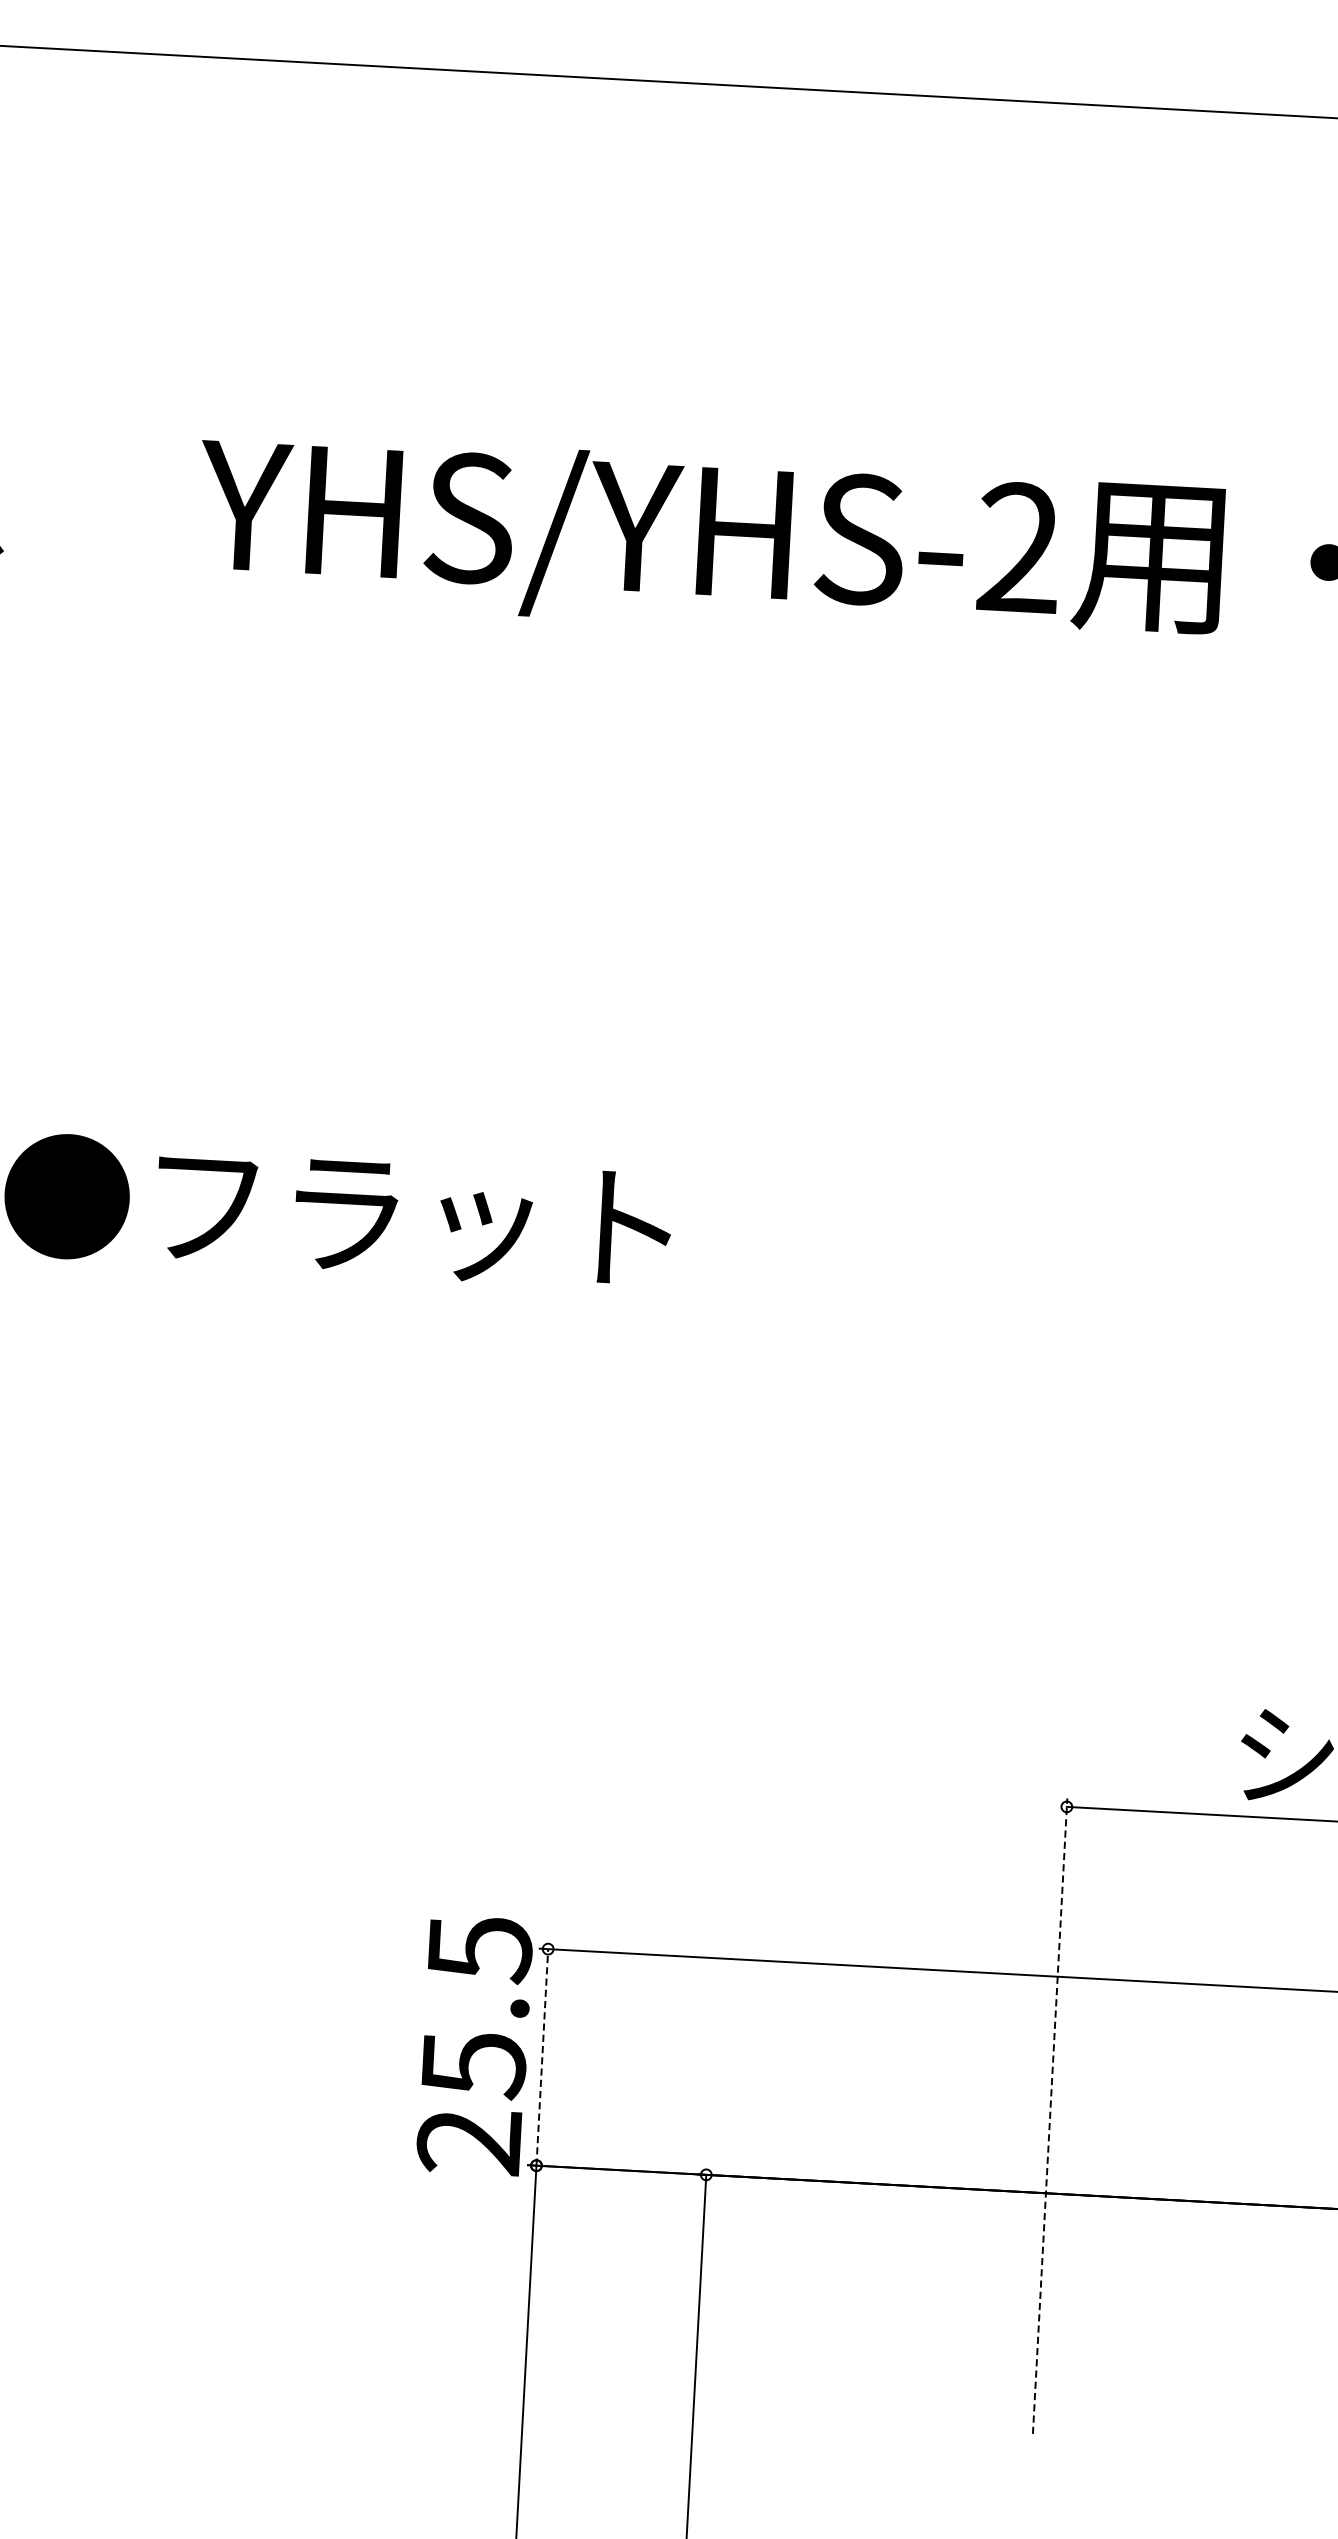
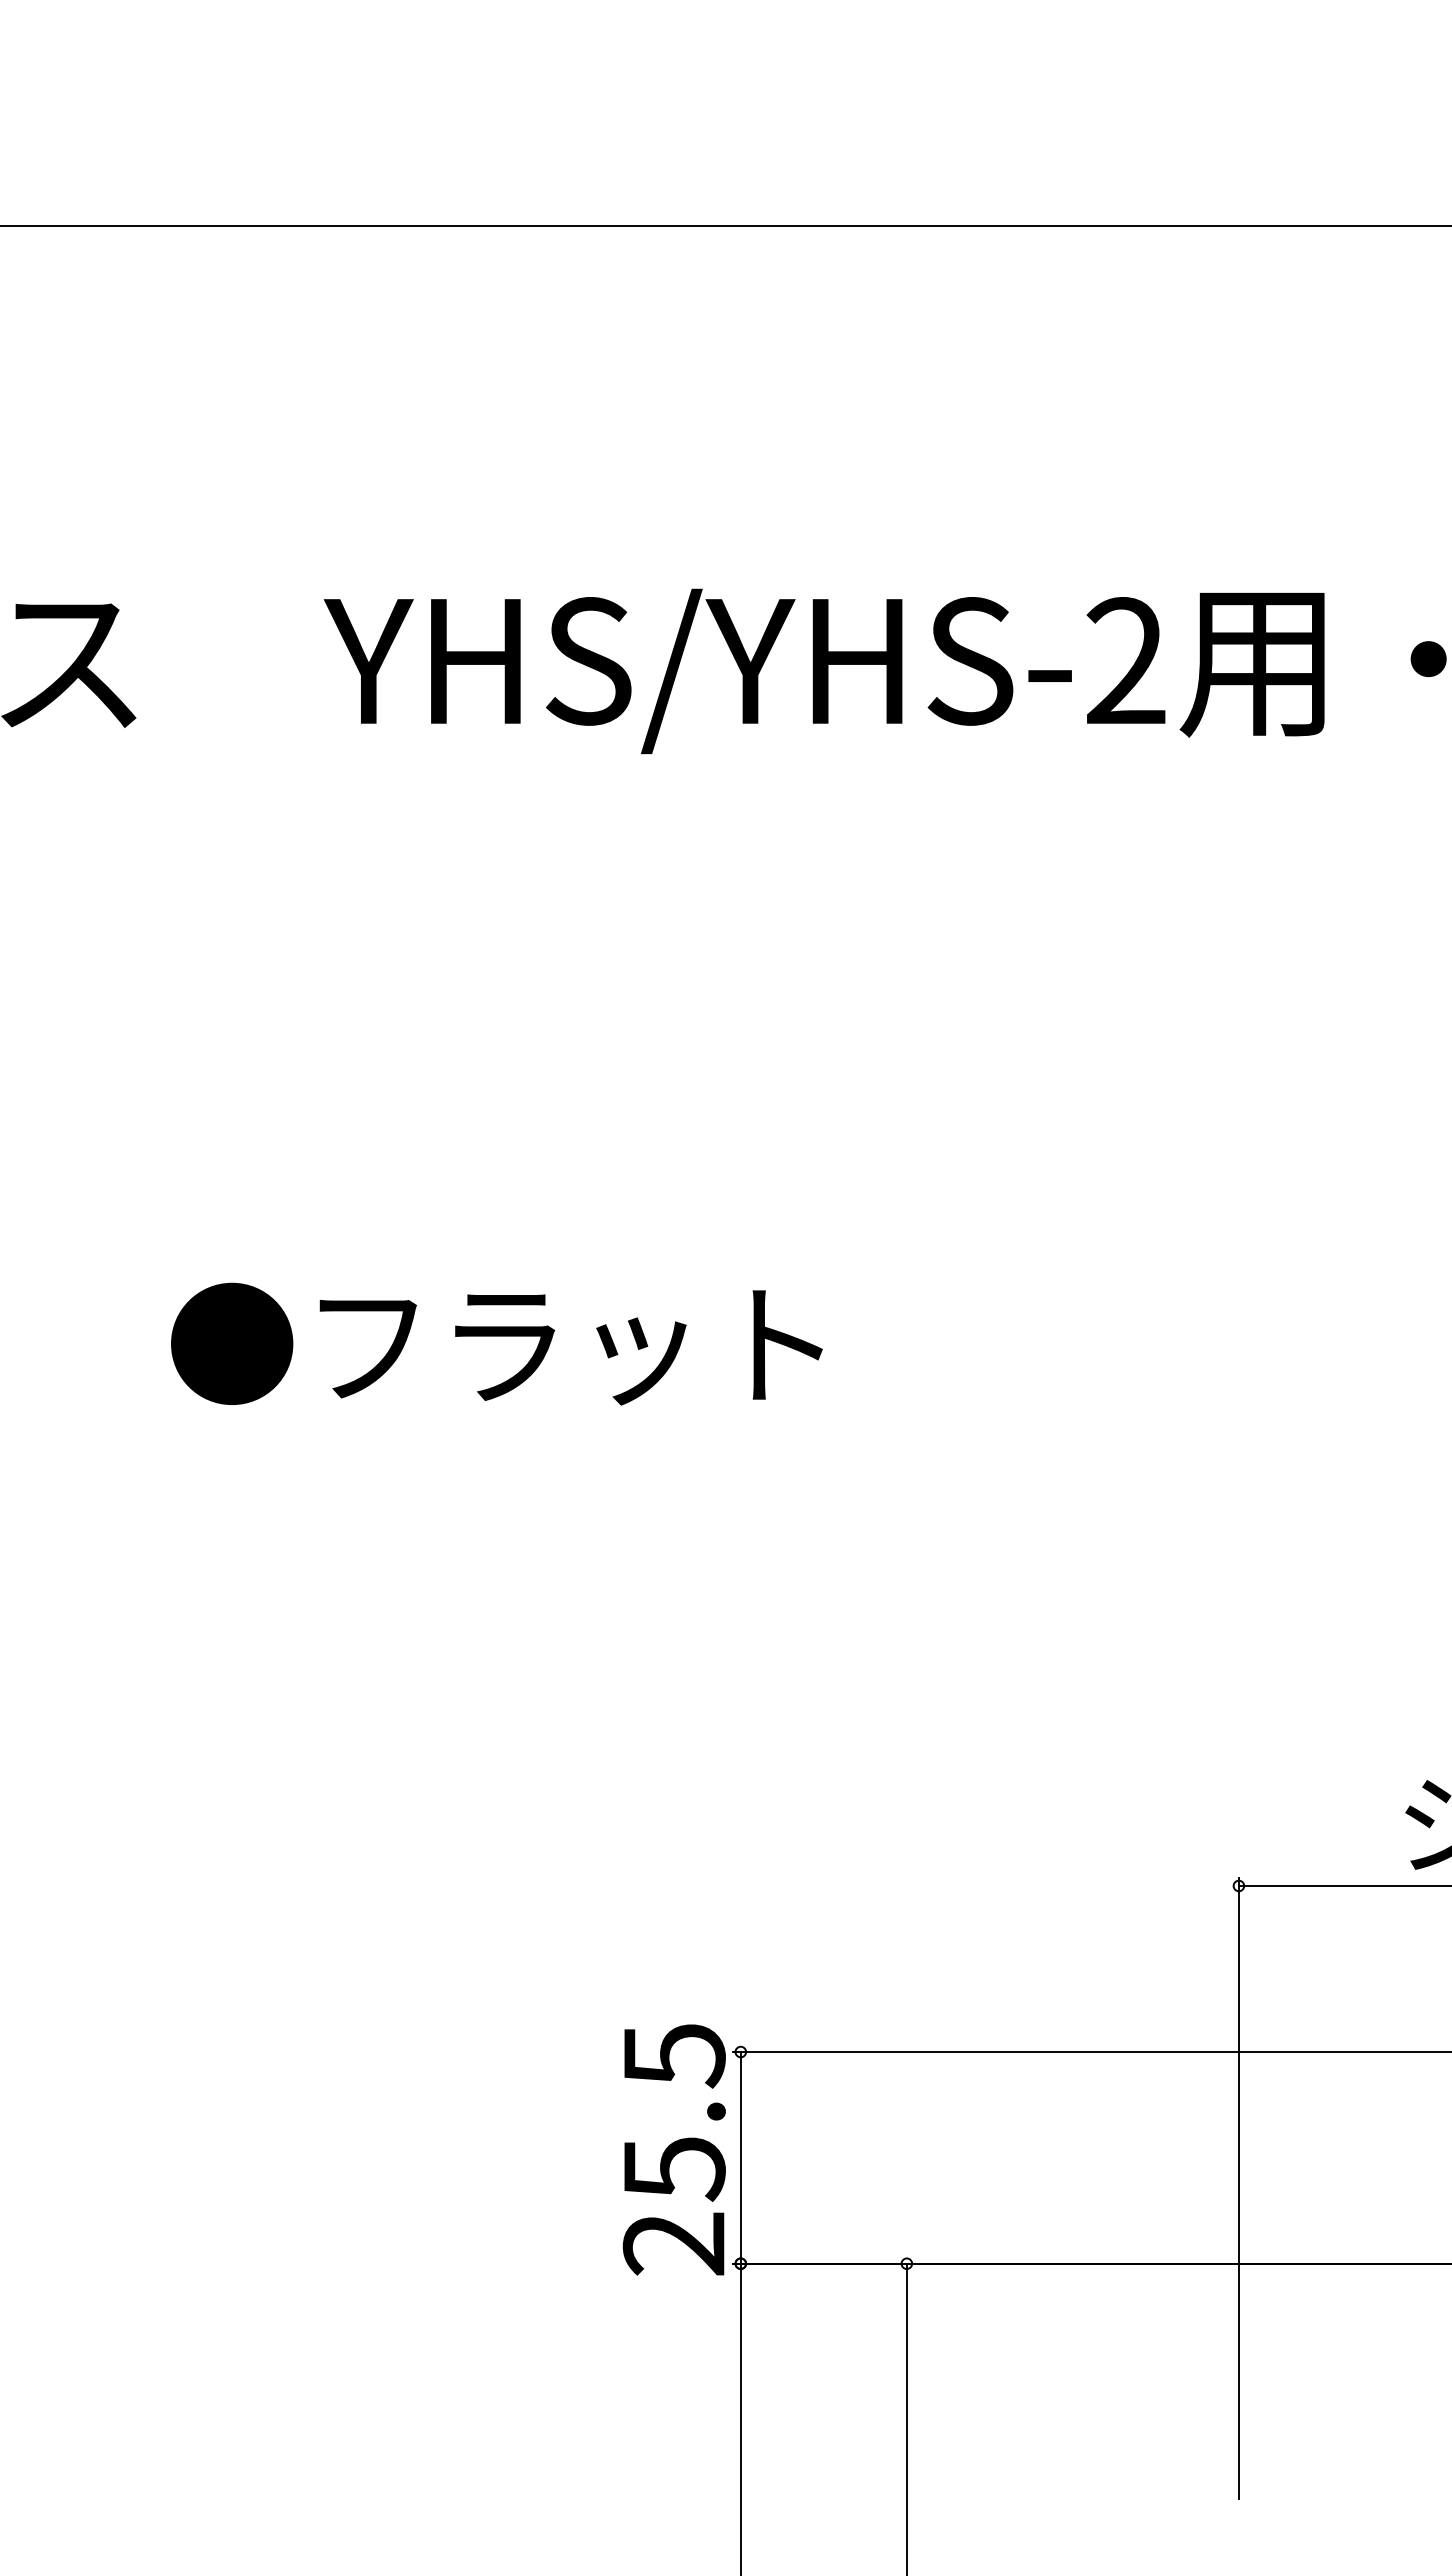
line: (542, 2056) -> (740, 2157), dashed -> solid
line: (1049, 2116) -> (1238, 2188), dashed -> solid

